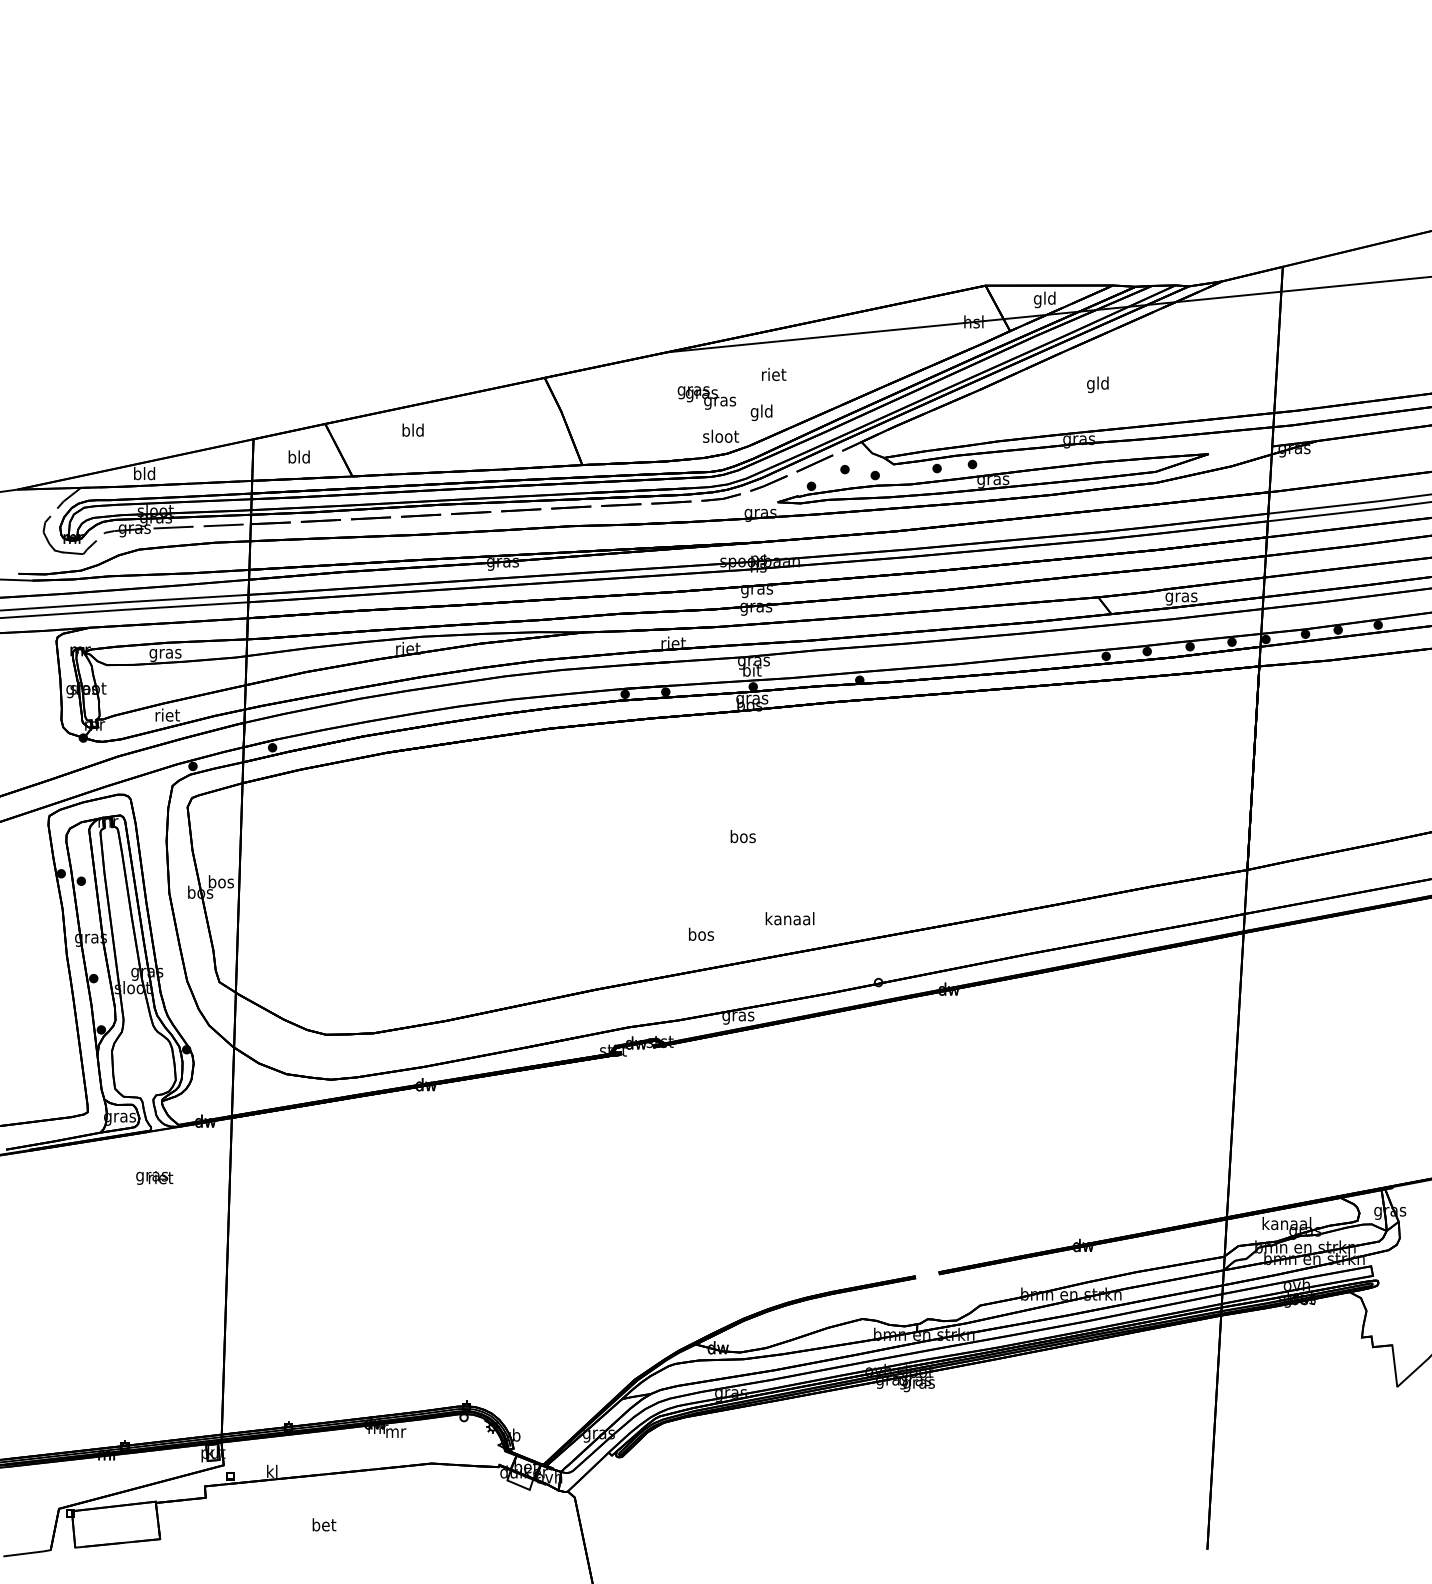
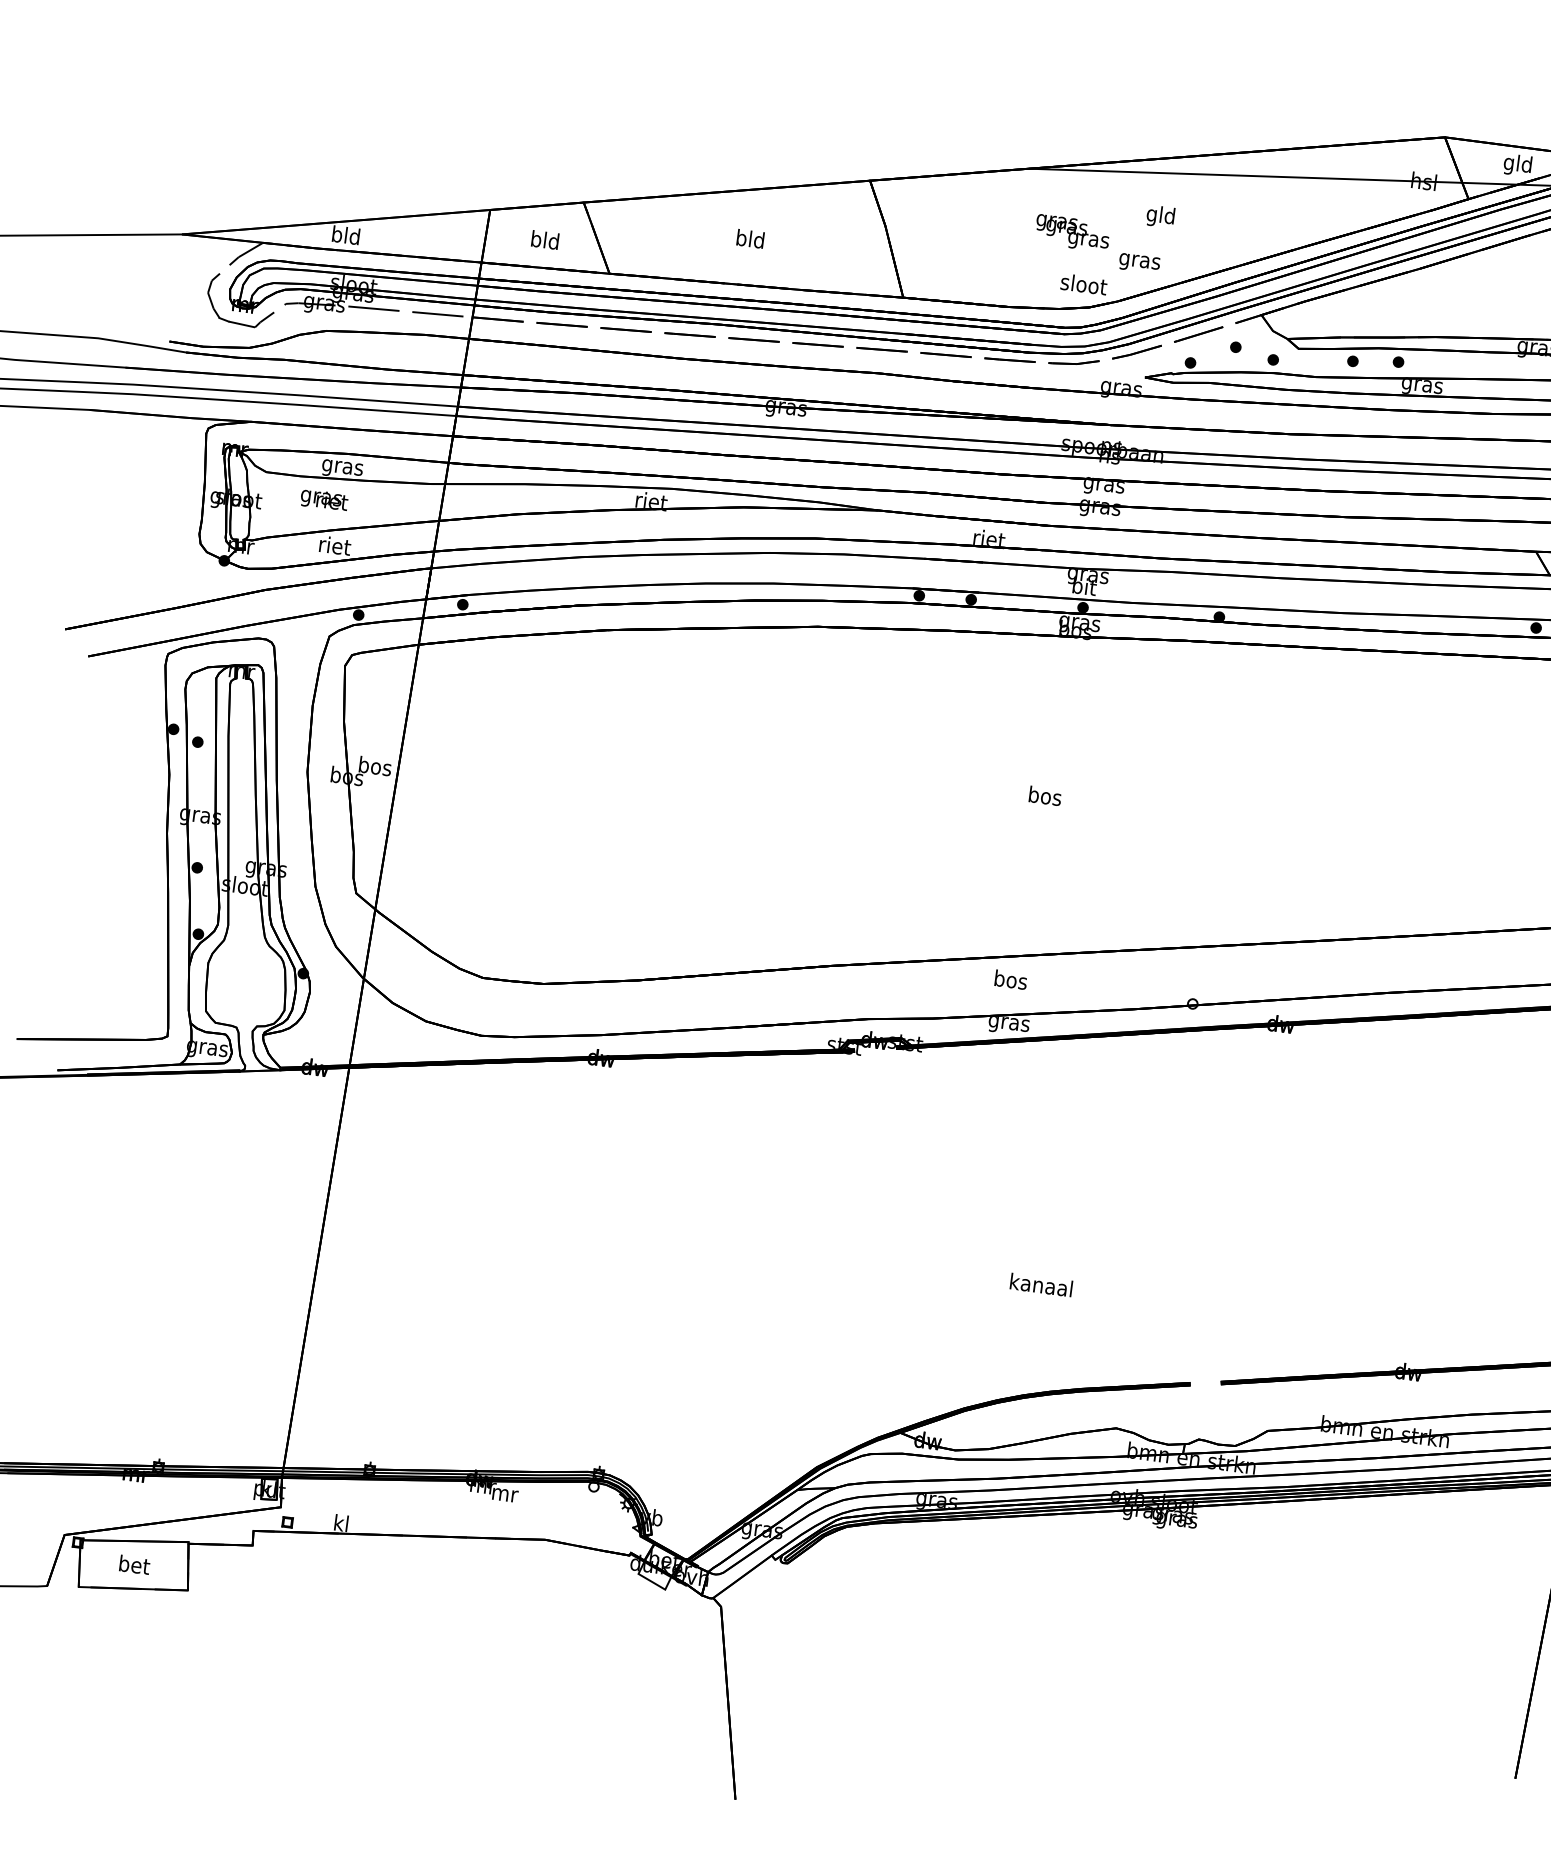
text: (774, 375) -> (1162, 216), riet -> gld
text: (761, 412) -> (1139, 260), gld -> gras
text: (412, 429) -> (749, 237), moved
text: (789, 918) -> (1040, 1284), moved
text: (701, 933) -> (1011, 978), moved
text: (154, 1177) -> (324, 499), moved
text: (324, 1524) -> (134, 1564), moved

